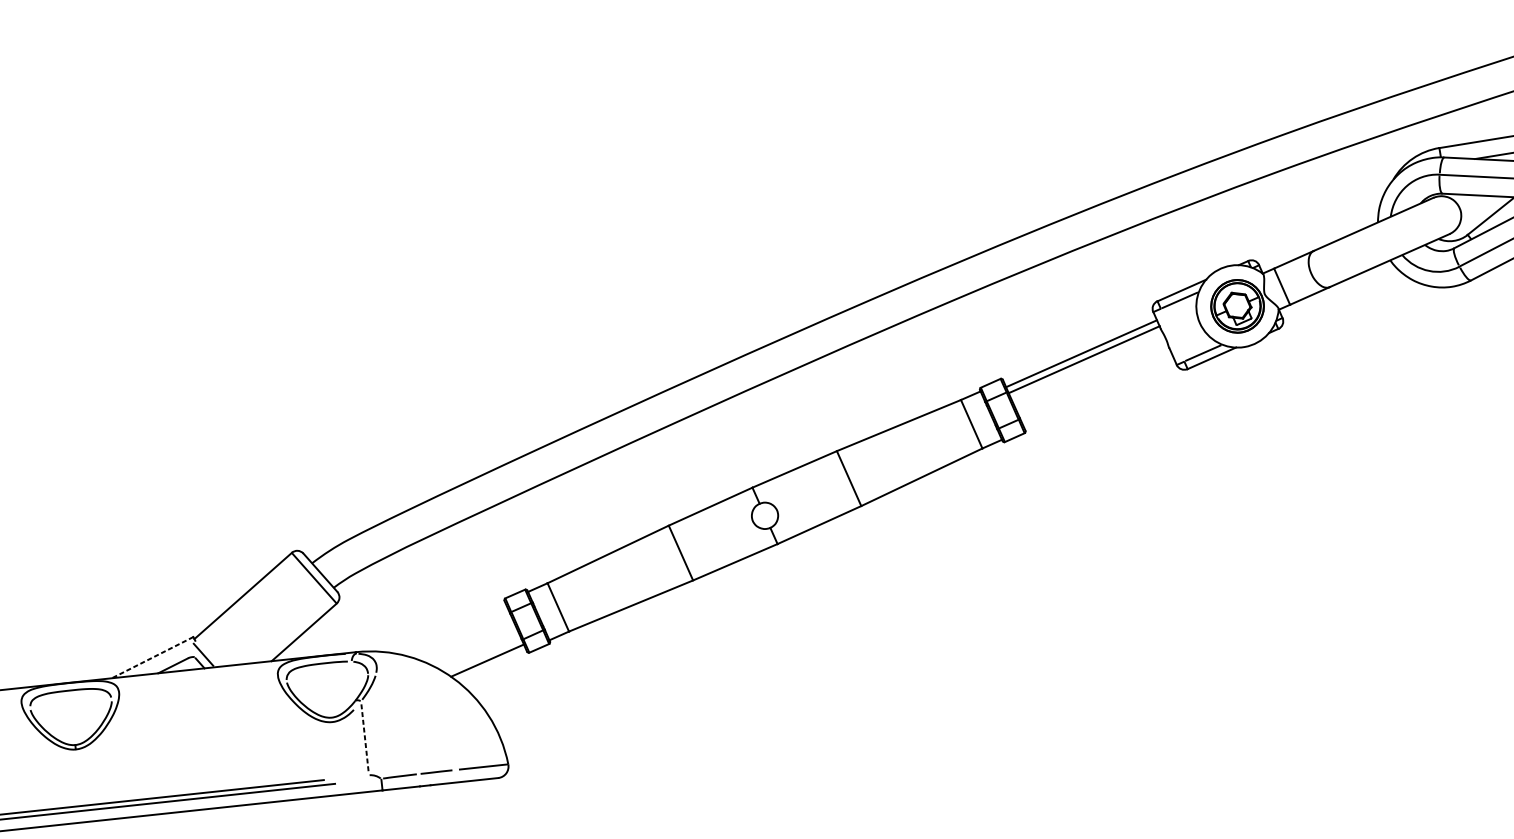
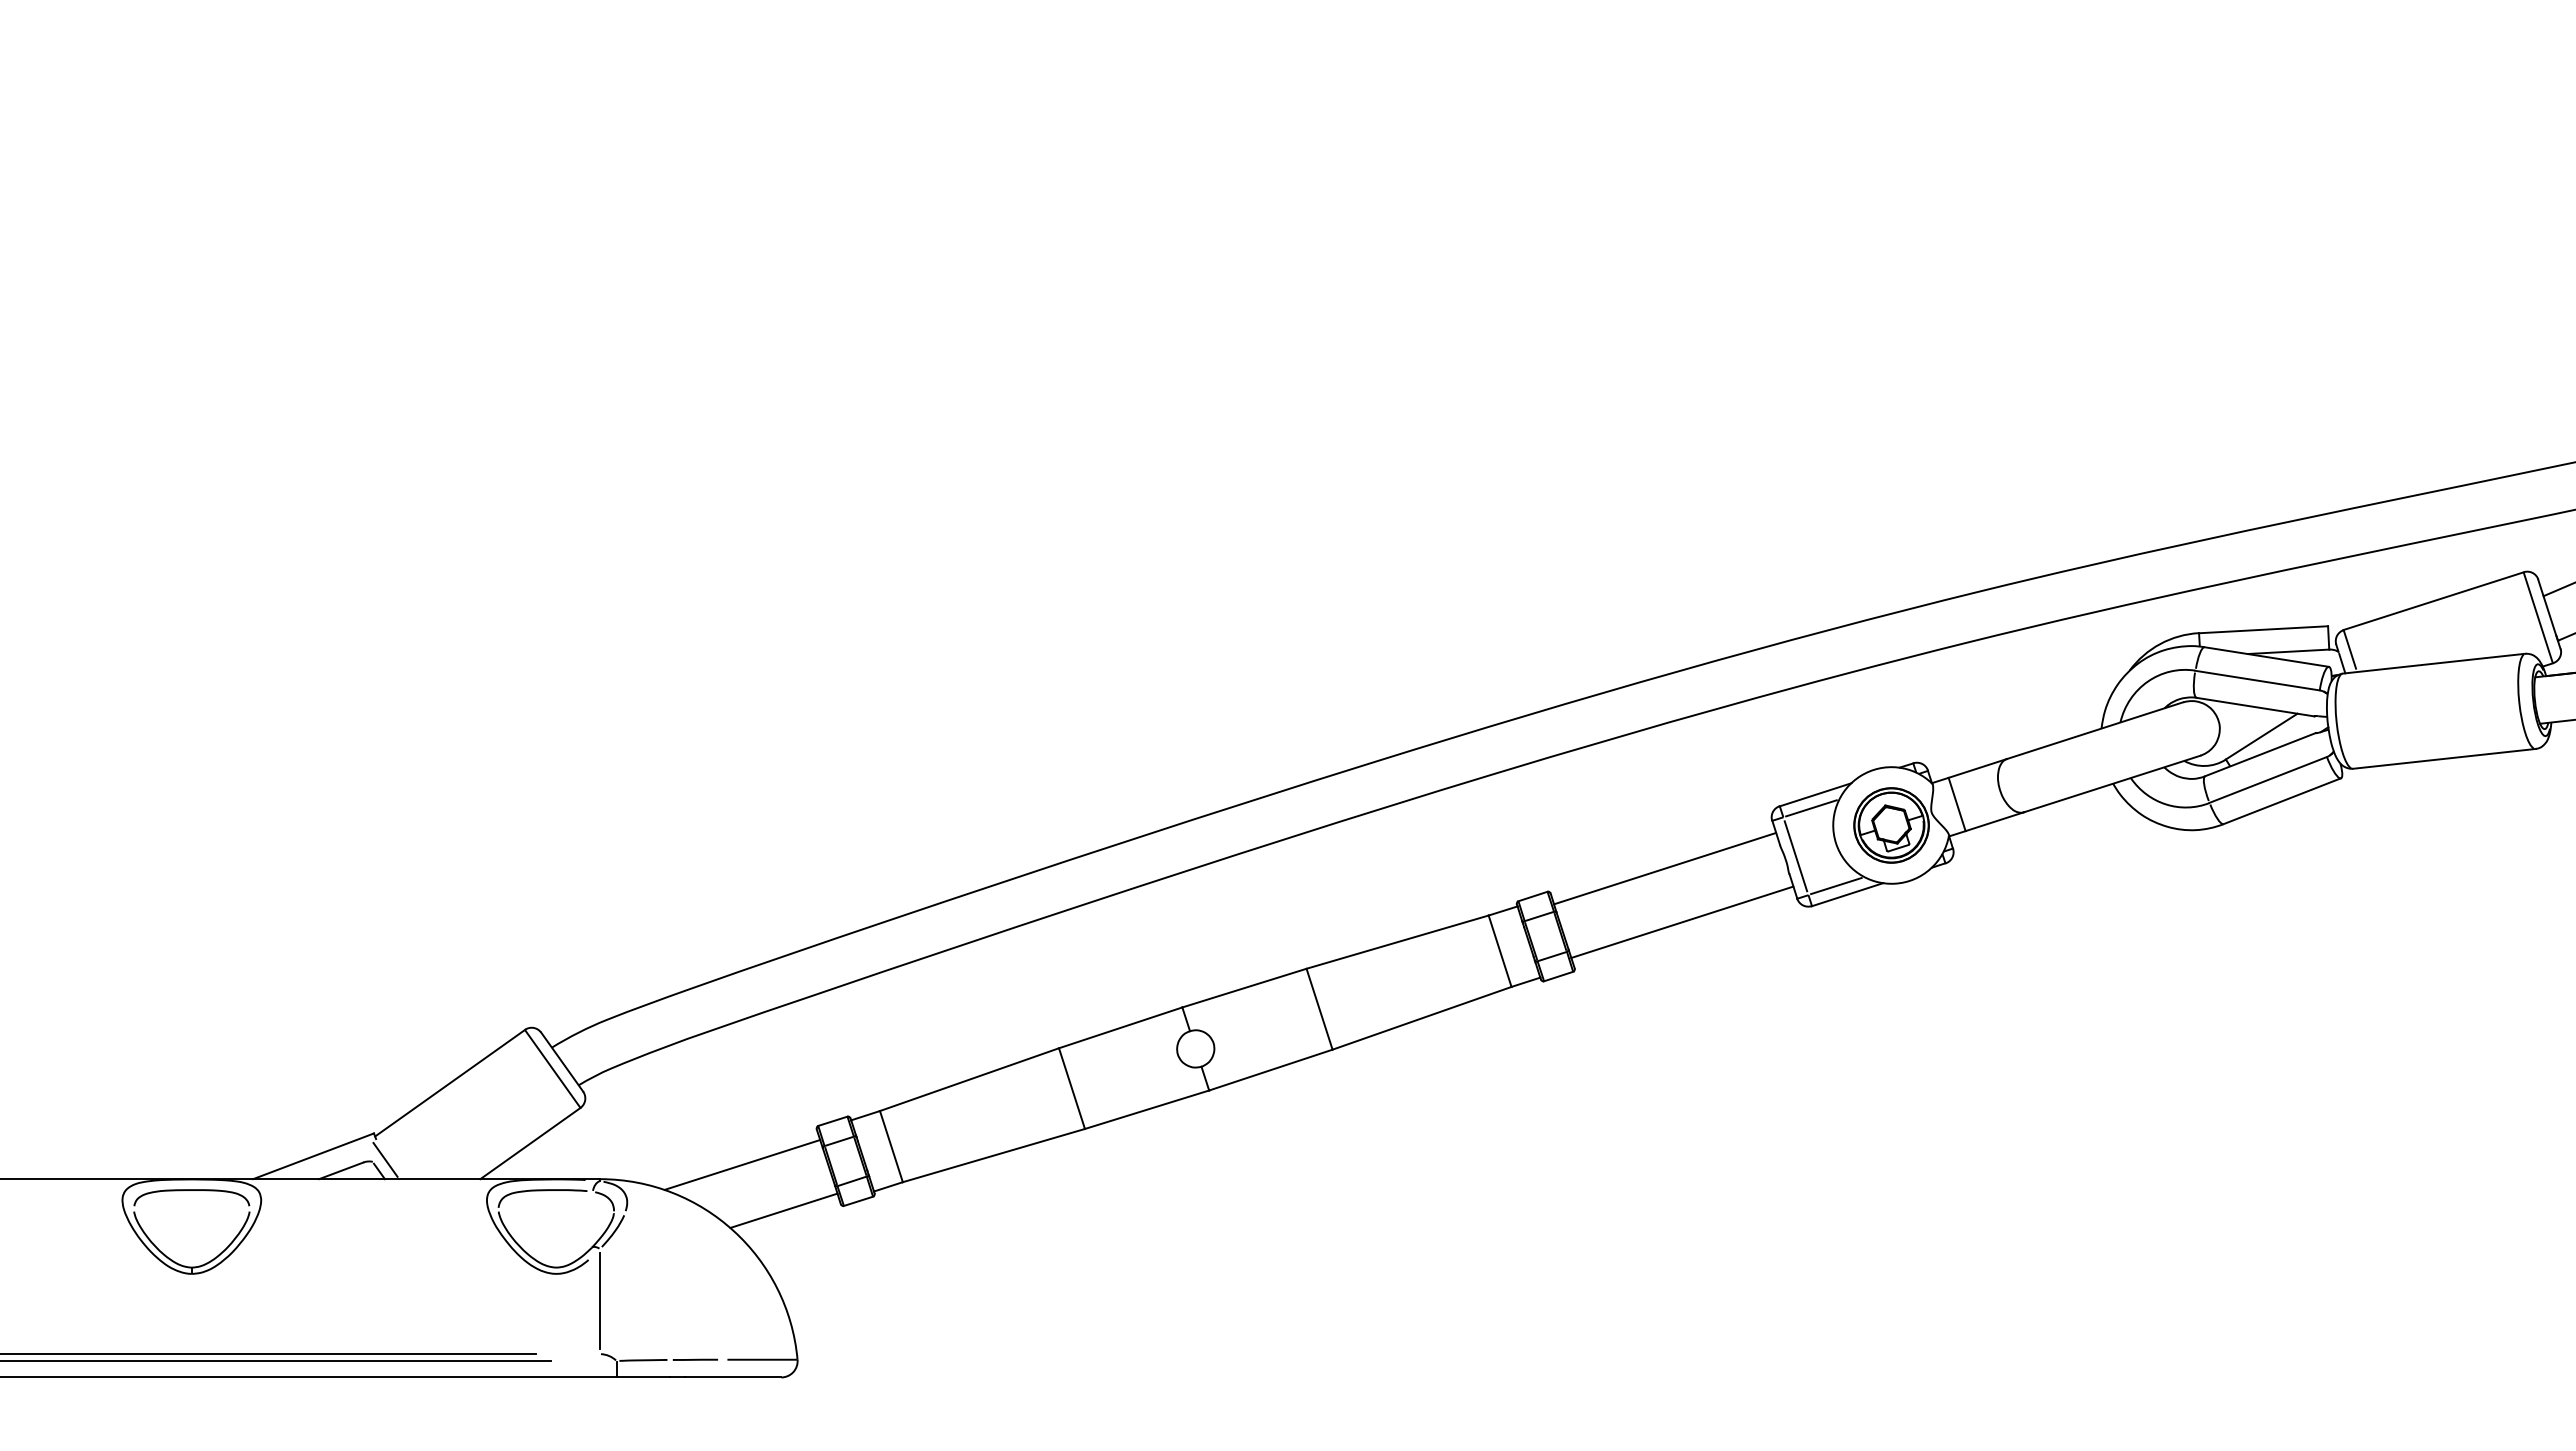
line: (1172, 335) -> (1795, 856), added
line: (1084, 359) -> (1682, 922), moved
line: (454, 631) -> (742, 1164), added
line: (152, 657) -> (313, 1156), dashed -> solid
line: (365, 737) -> (600, 1300), dashed -> solid

